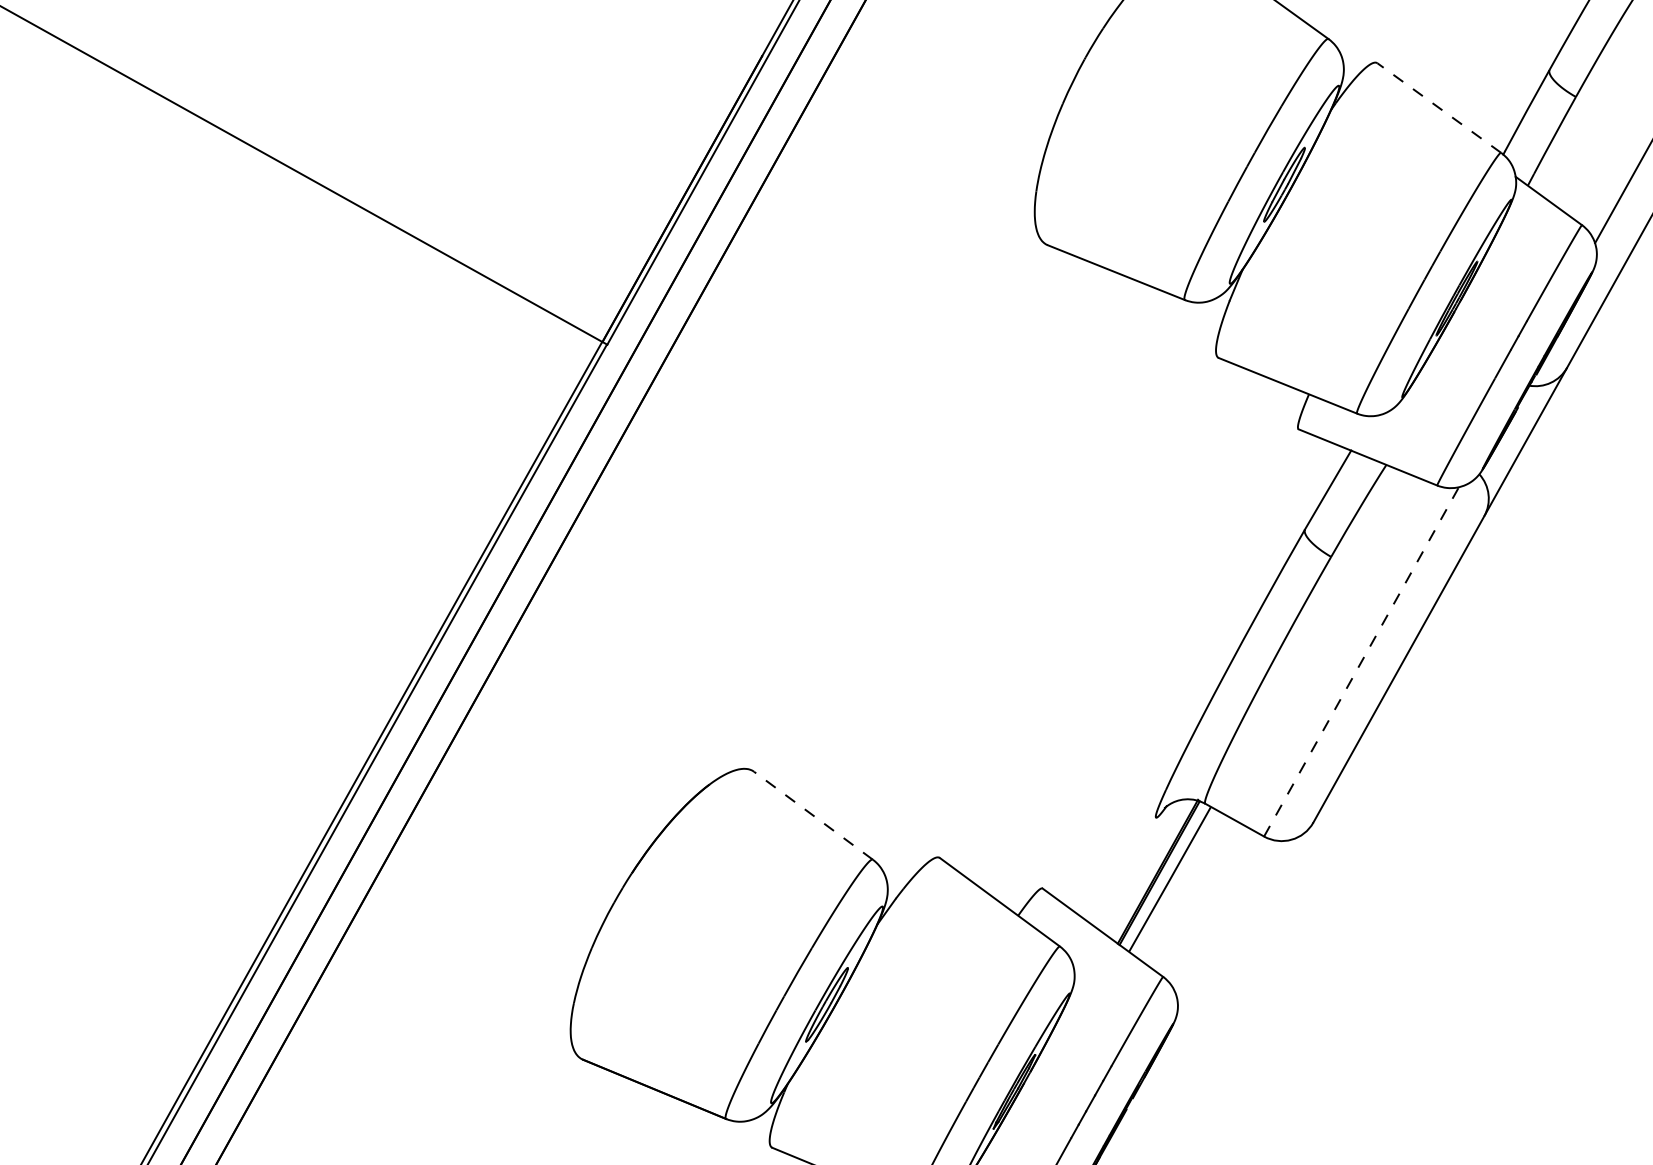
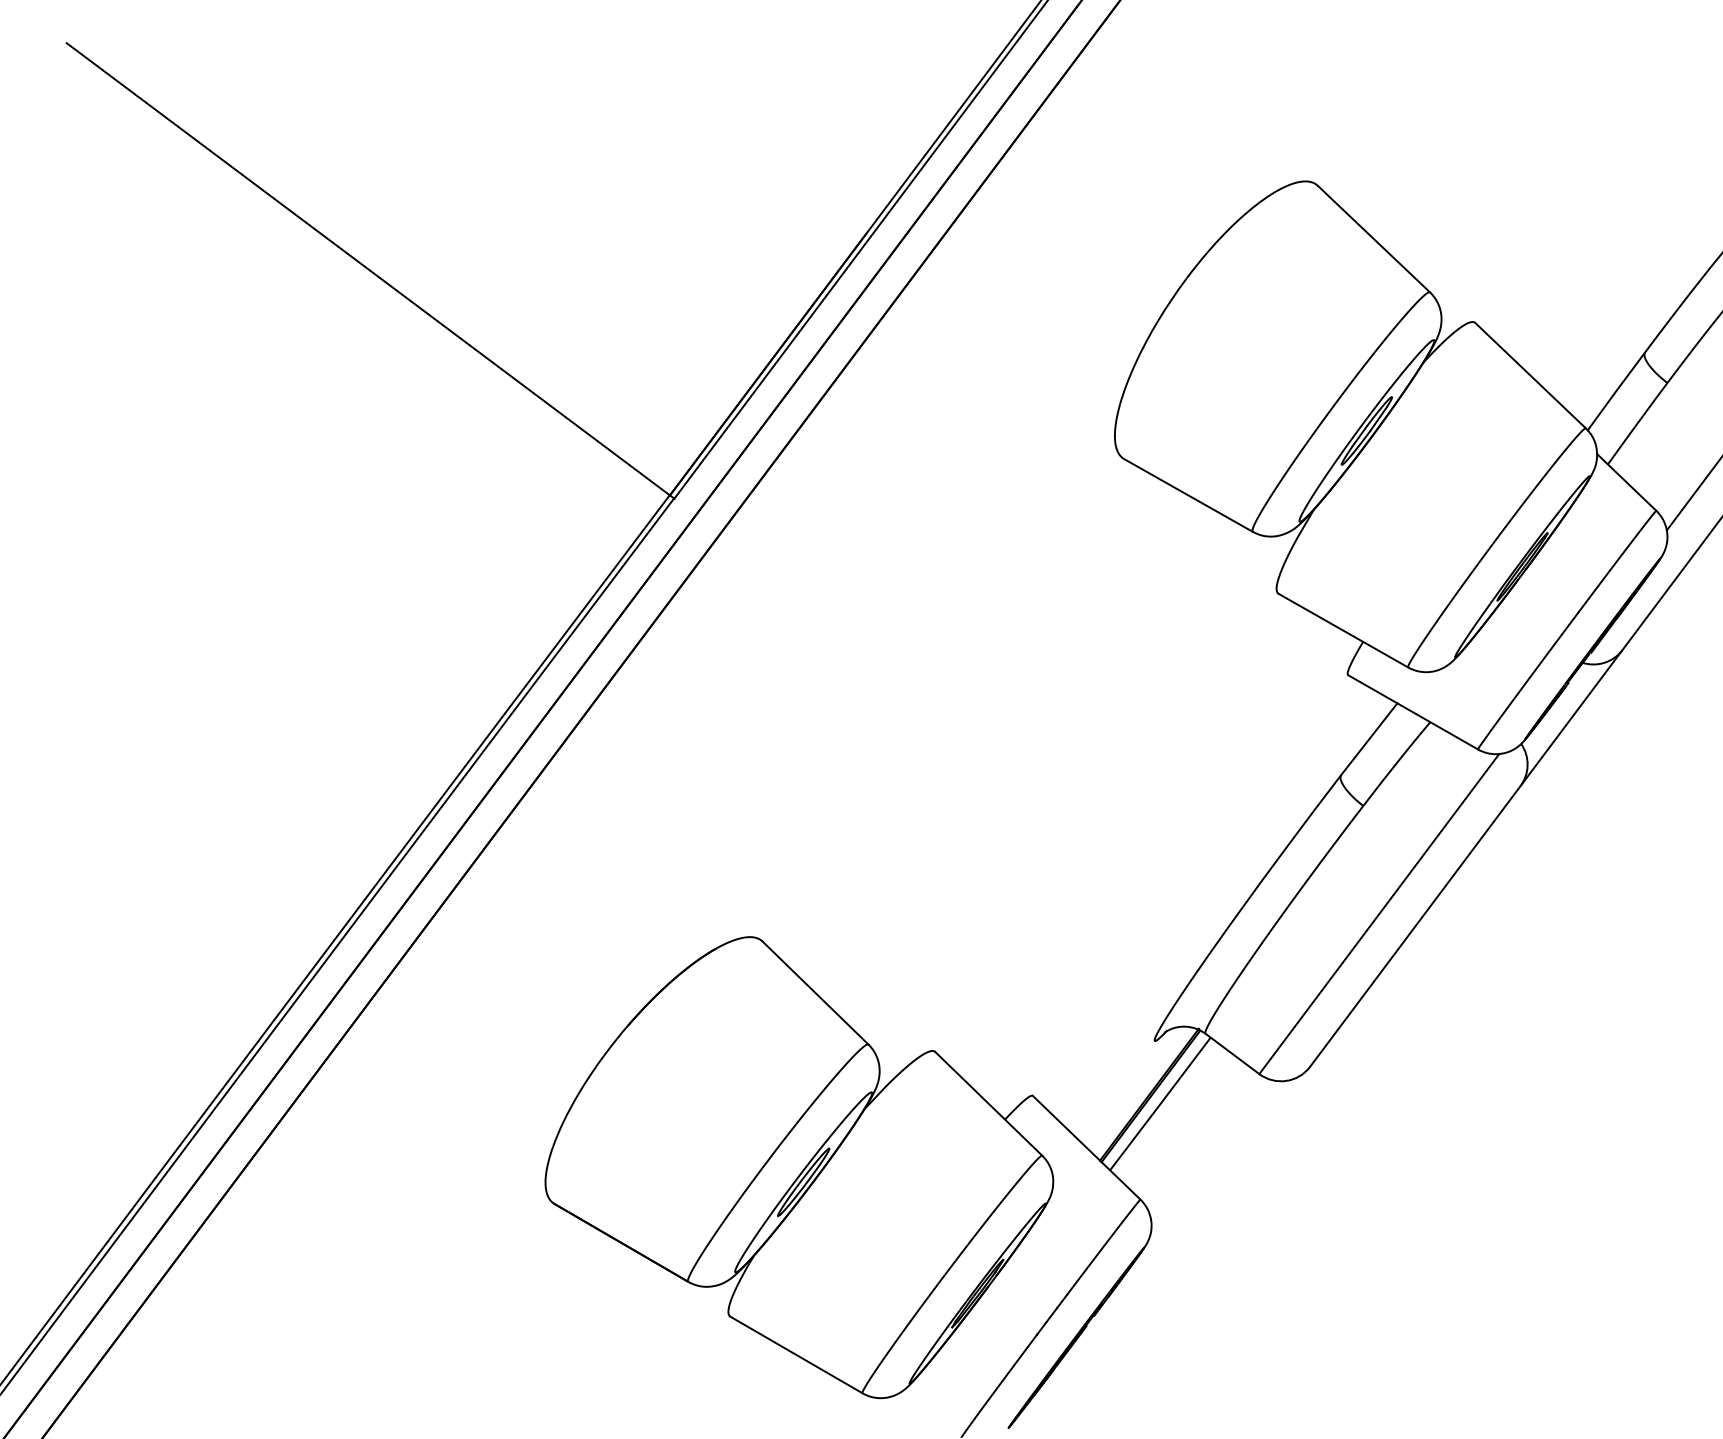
line: (1439, 107) -> (1530, 375), dashed -> solid
line: (1361, 662) -> (1379, 914), dashed -> solid
line: (813, 816) -> (815, 993), dashed -> solid

